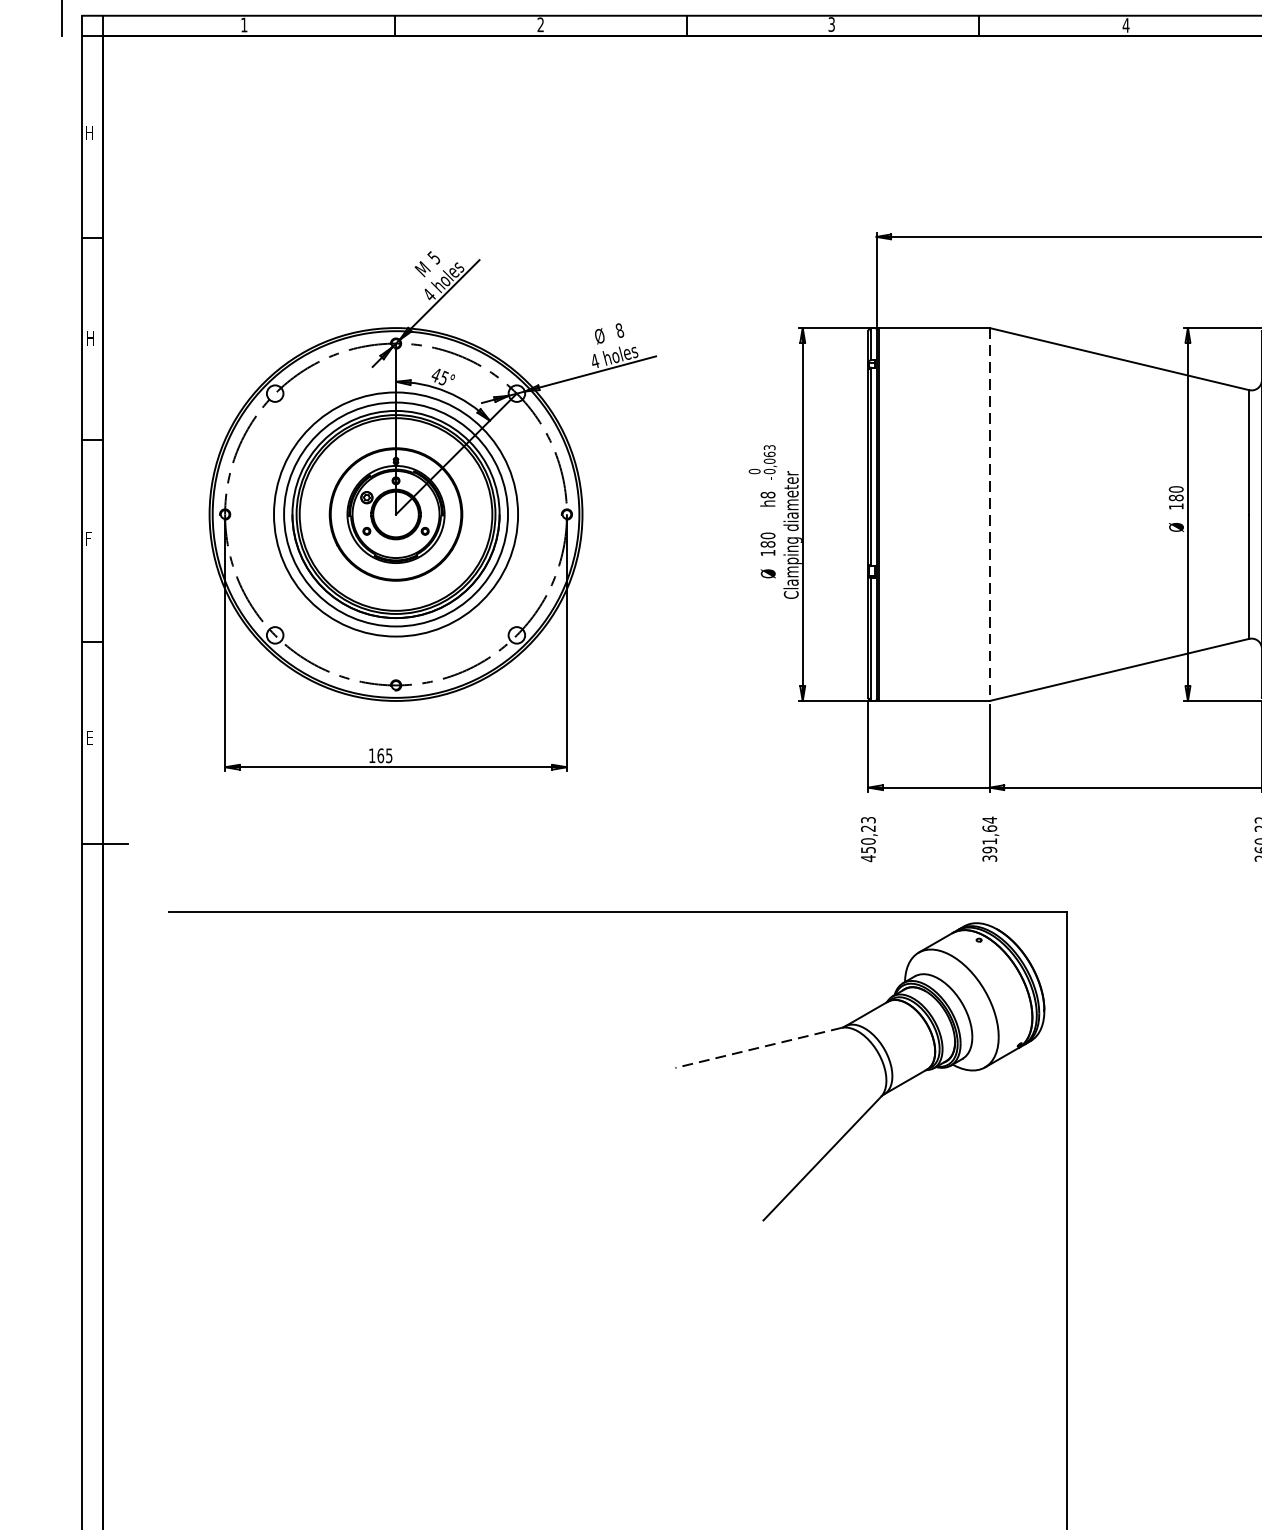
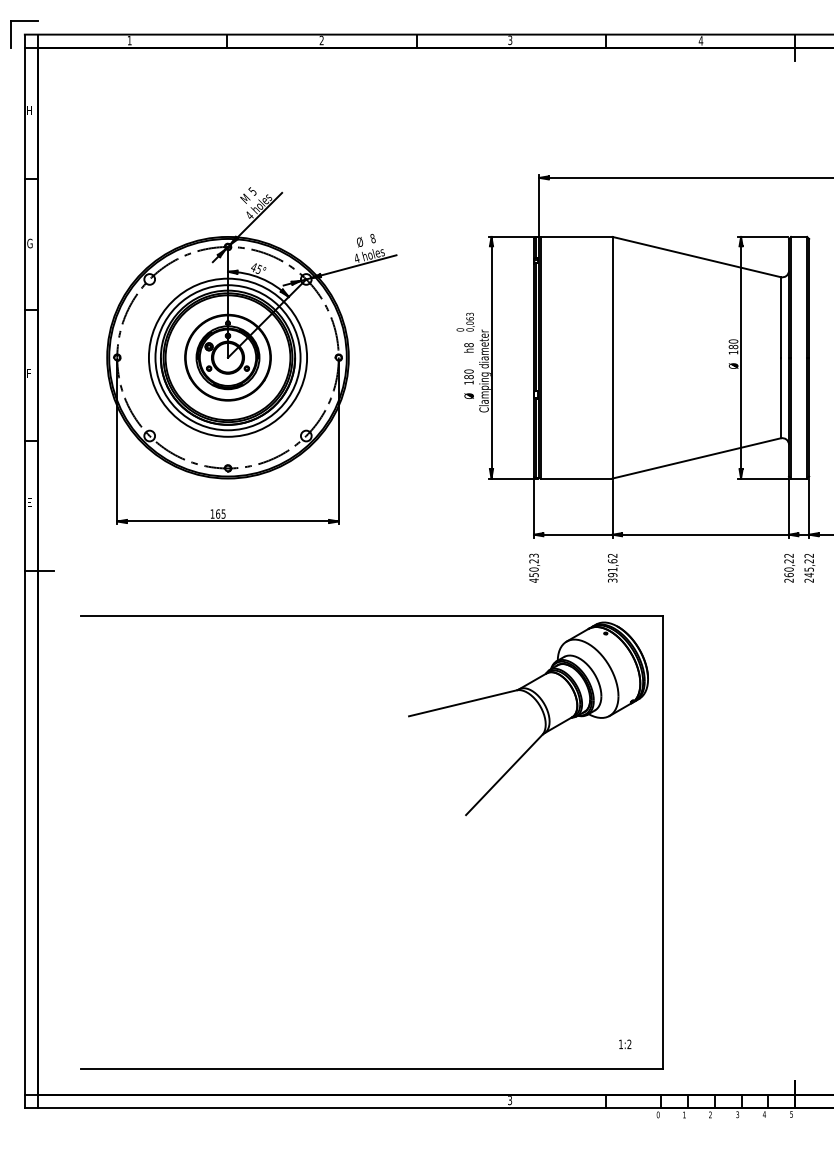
text: (89, 338) -> (29, 243), H -> G
line: (989, 514) -> (612, 357), dashed -> solid
text: (989, 819) -> (612, 555), 391,64 -> 391,62
line: (757, 1048) -> (462, 703), dashed -> solid

